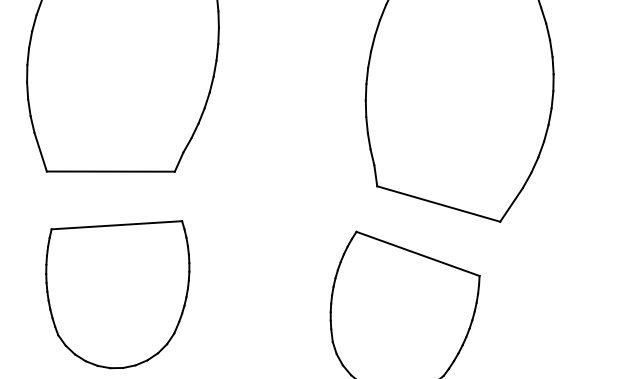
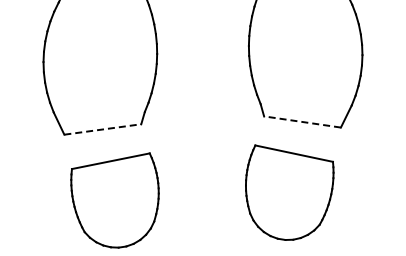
line: (110, 171) -> (102, 129), solid -> dashed
line: (438, 203) -> (302, 121), solid -> dashed

